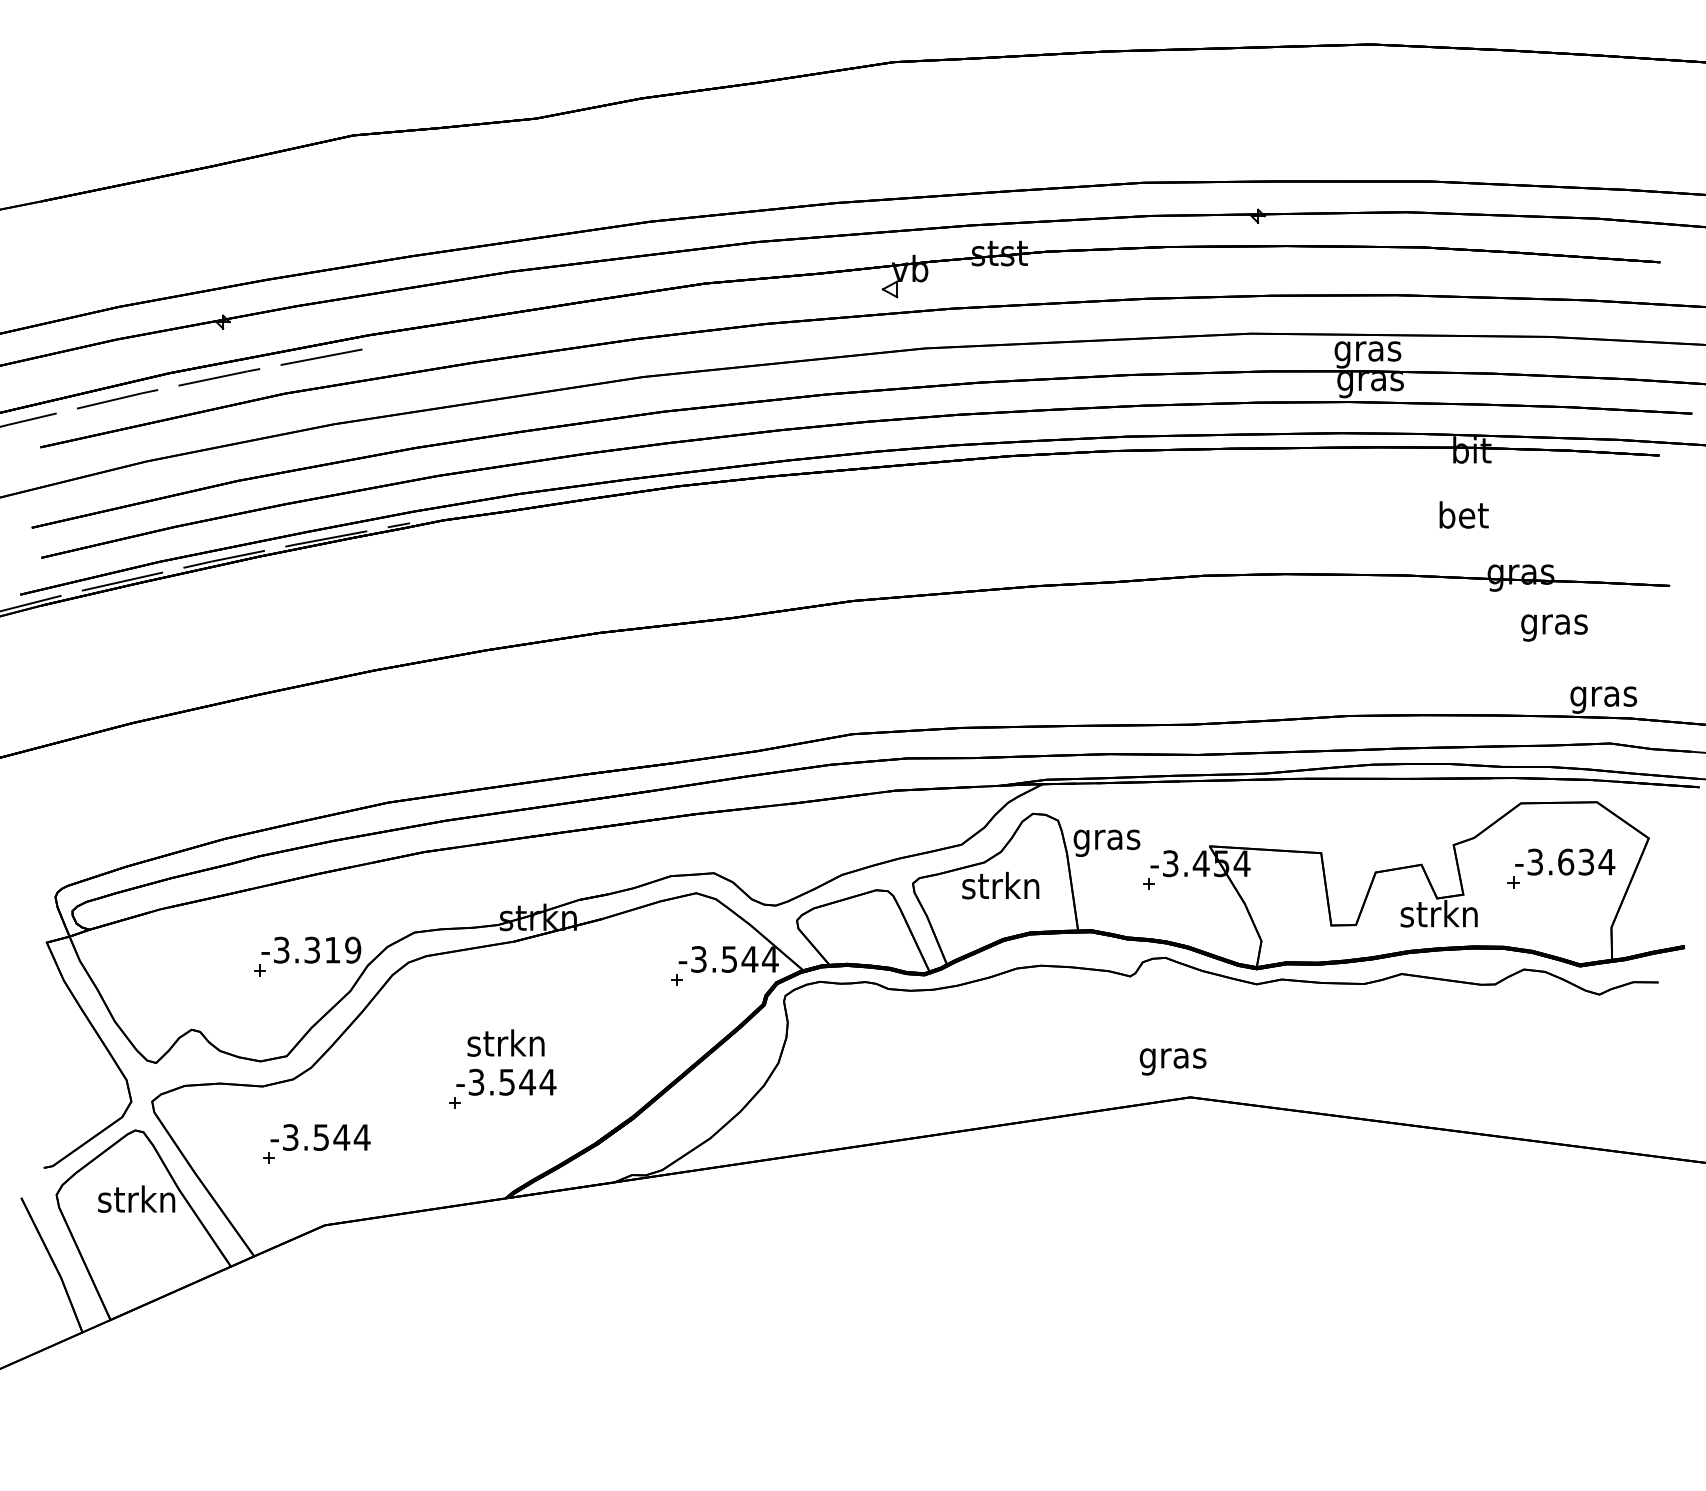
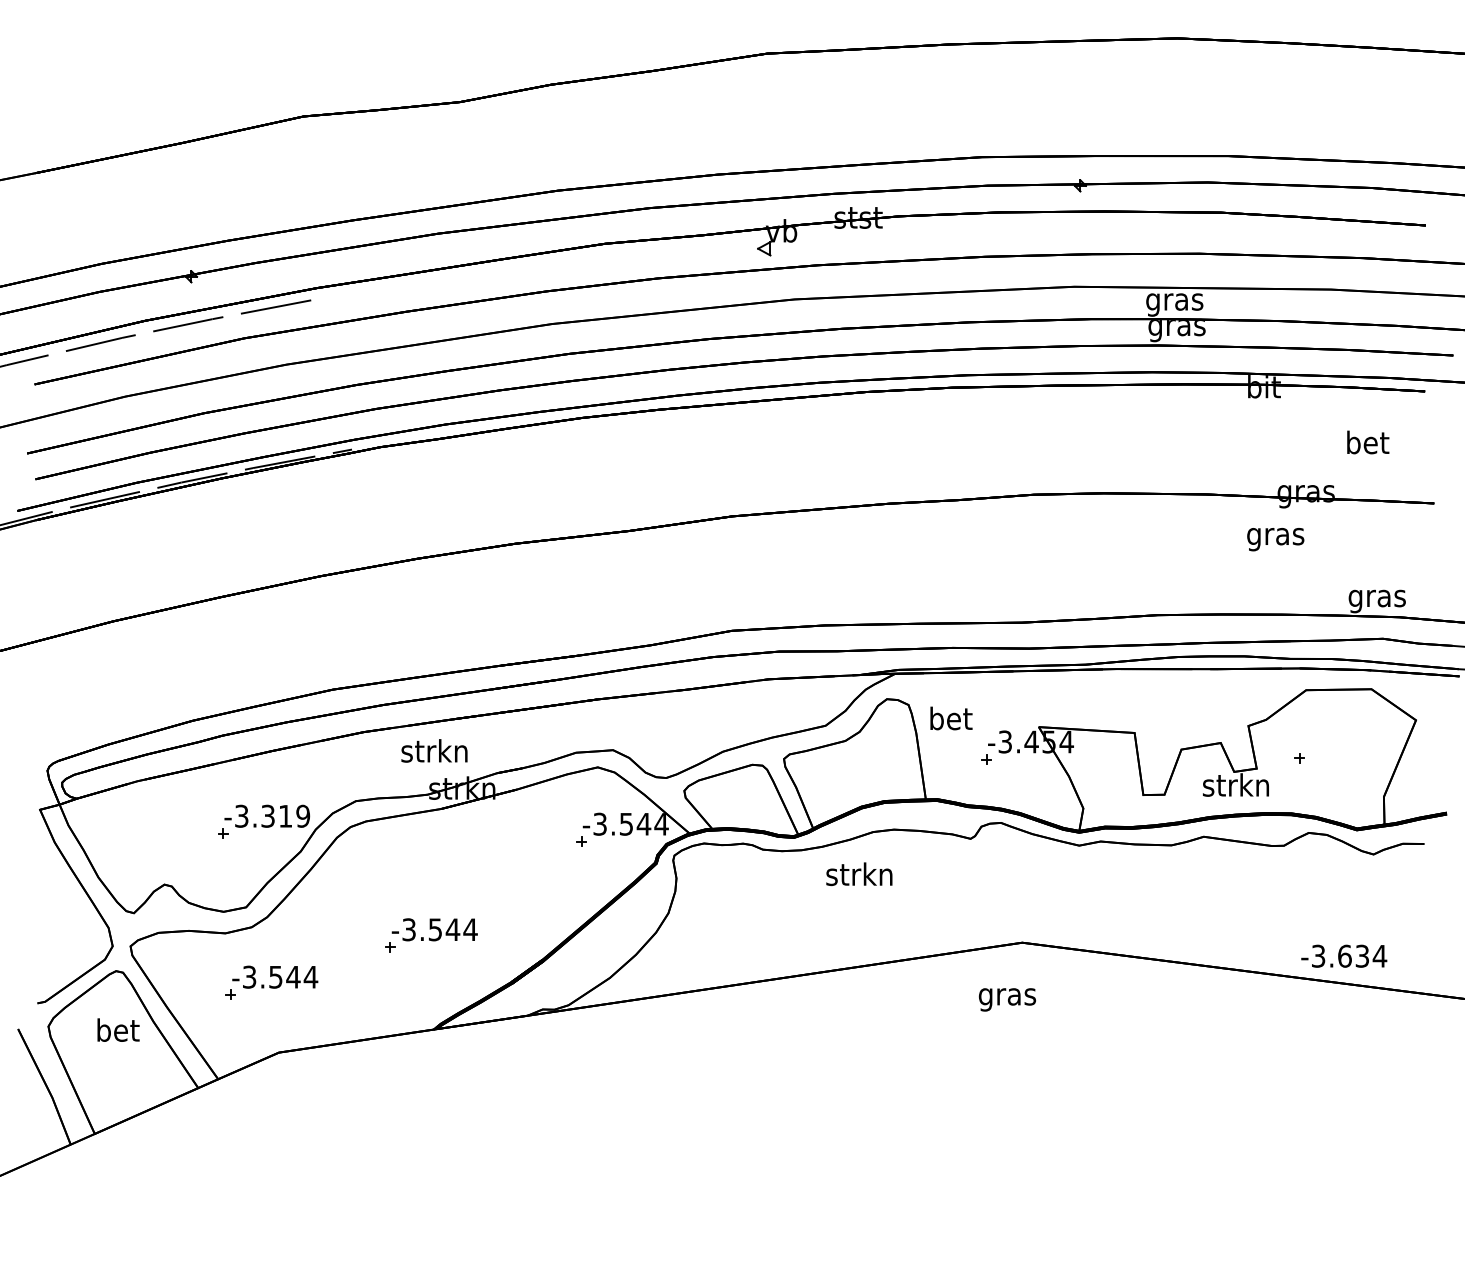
text: (1463, 514) -> (1367, 442), moved
text: (1554, 627) -> (1275, 539), moved
text: (1106, 839) -> (950, 721), gras -> bet
text: (1565, 861) -> (1344, 955), moved
text: (1000, 885) -> (859, 874), moved
text: (505, 1042) -> (434, 750), moved
text: (1172, 1061) -> (1006, 999), moved
text: (136, 1198) -> (117, 1029), strkn -> bet

